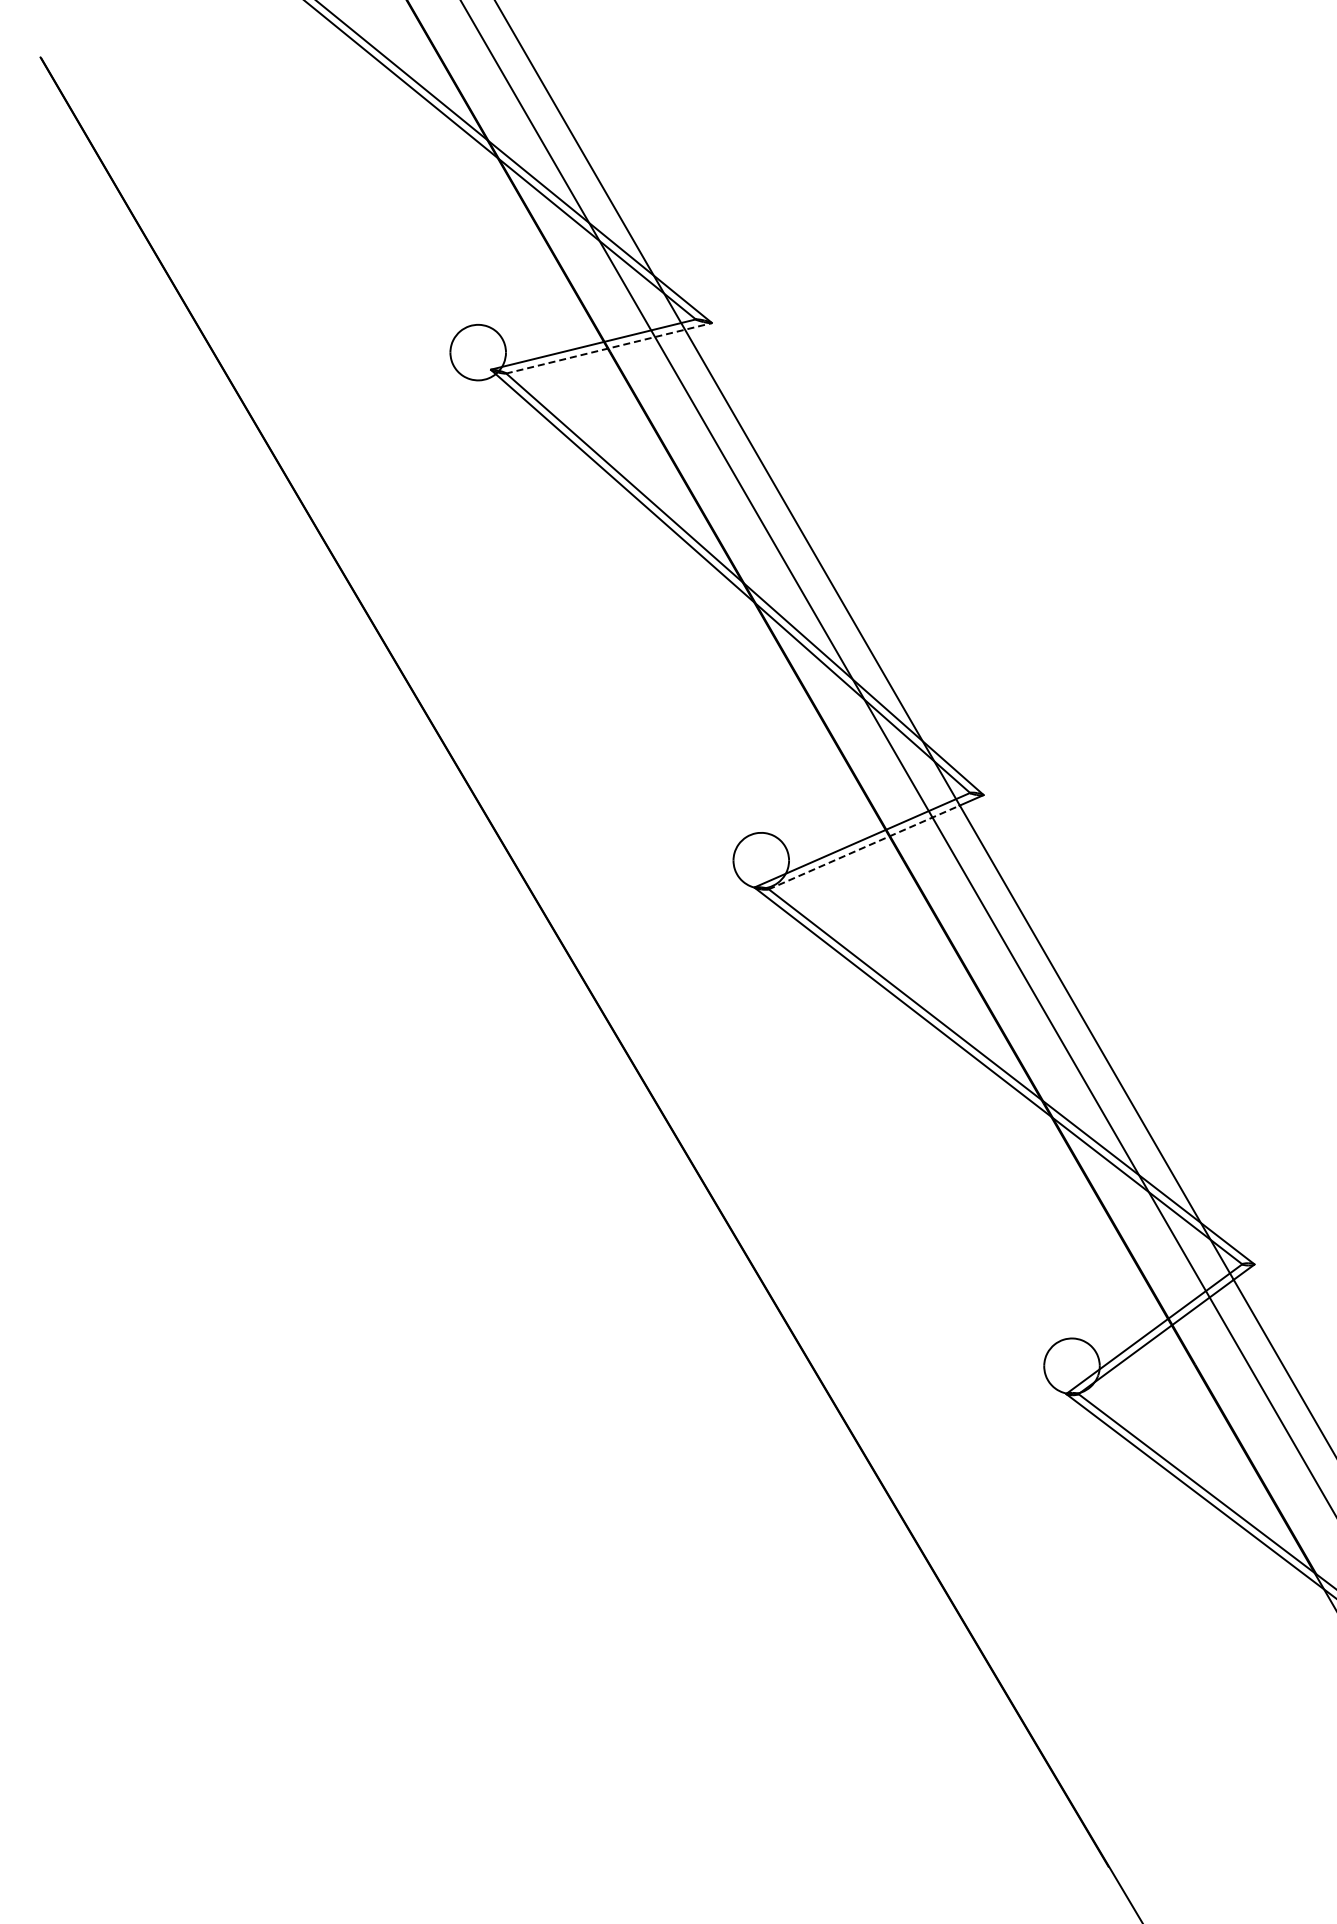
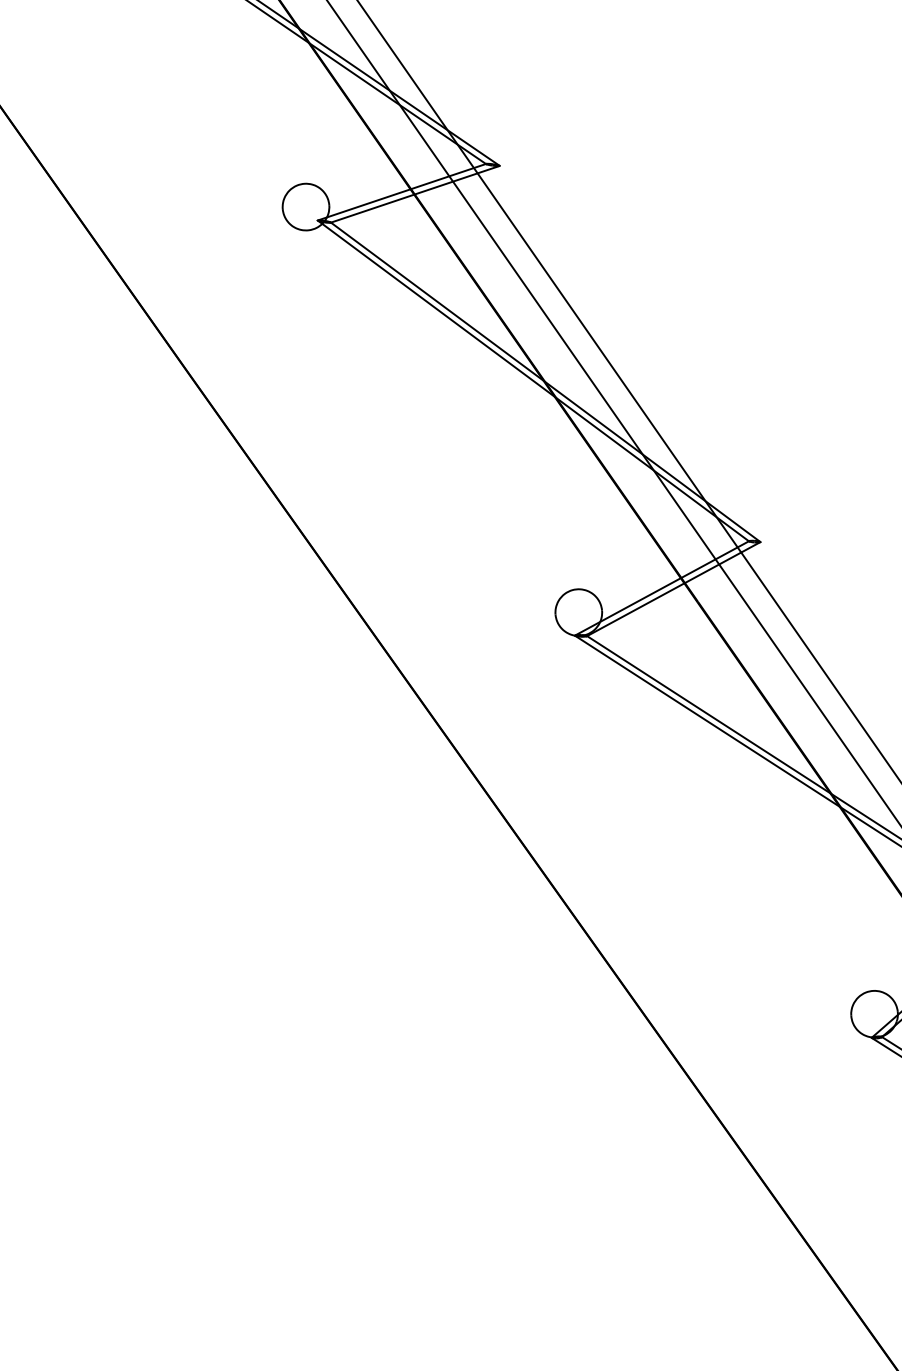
line: (608, 348) -> (414, 194), dashed -> solid
line: (864, 847) -> (664, 594), dashed -> solid

